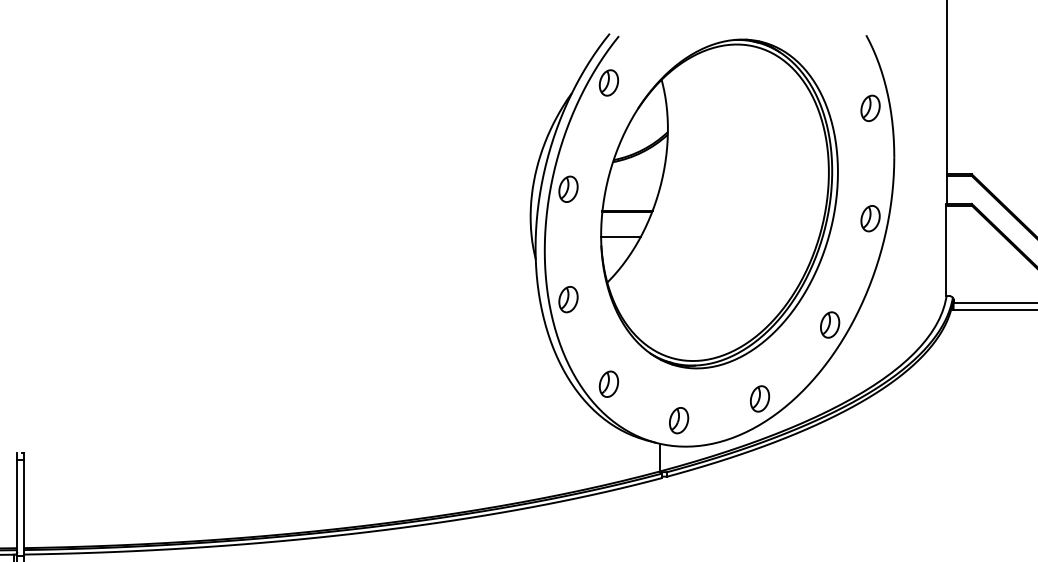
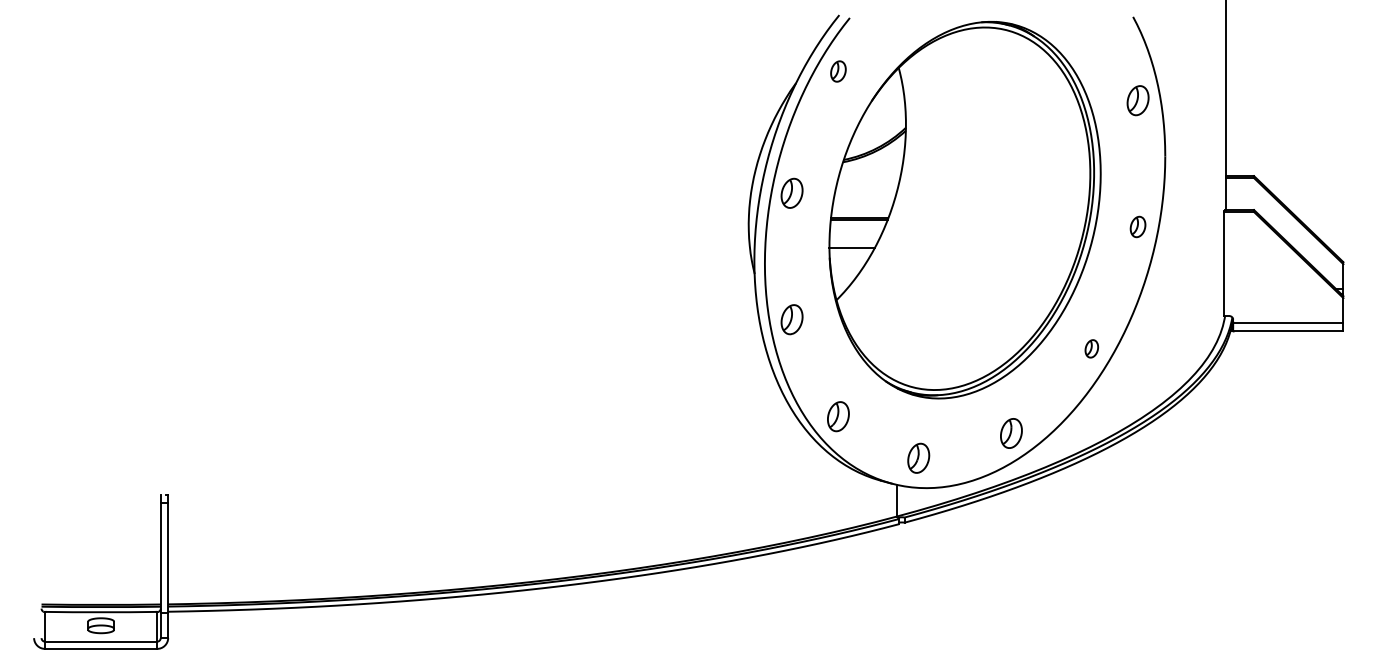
part: (609, 82) -> (838, 71), size x0.7
part: (870, 218) -> (1137, 226), size x0.7
part: (829, 324) -> (1091, 348), size x0.6

